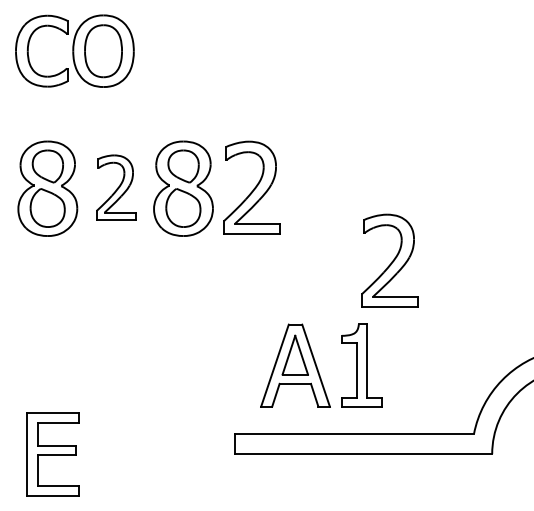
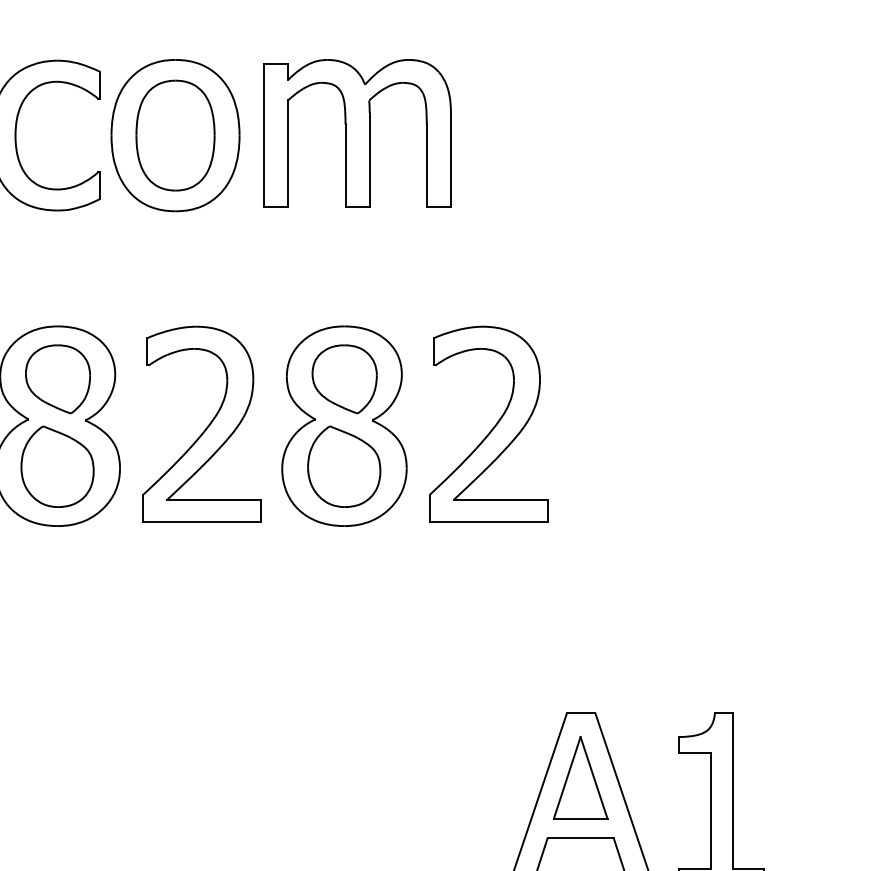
part: (189, 49) -> (357, 131), added
part: (115, 187) -> (200, 423), size x1.43
part: (389, 260) -> (779, 577), removed

